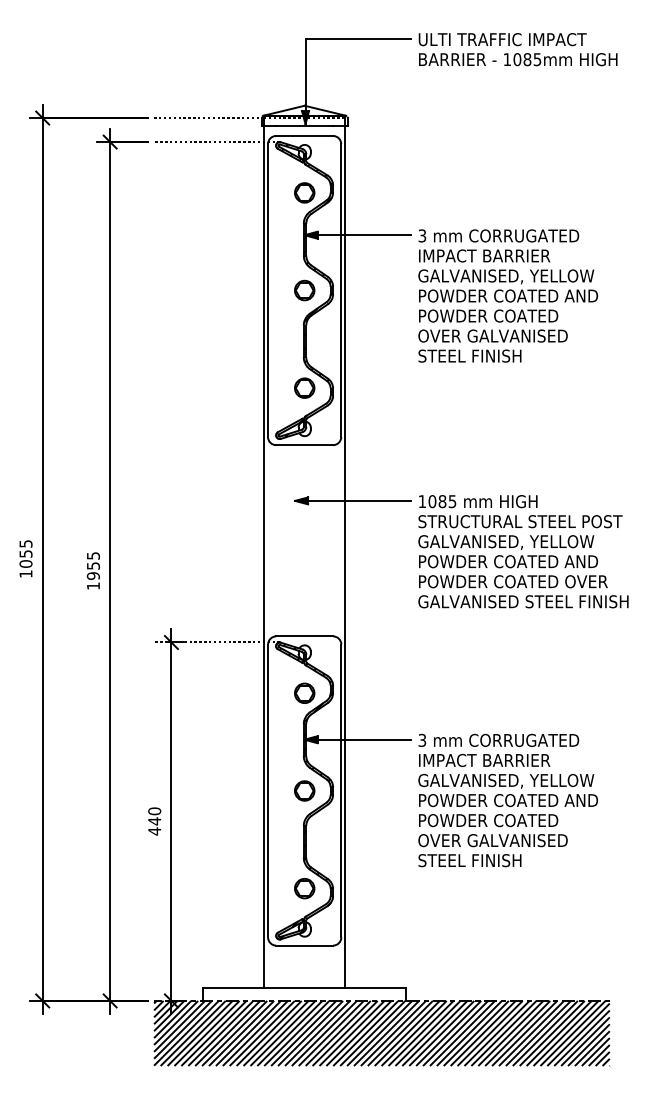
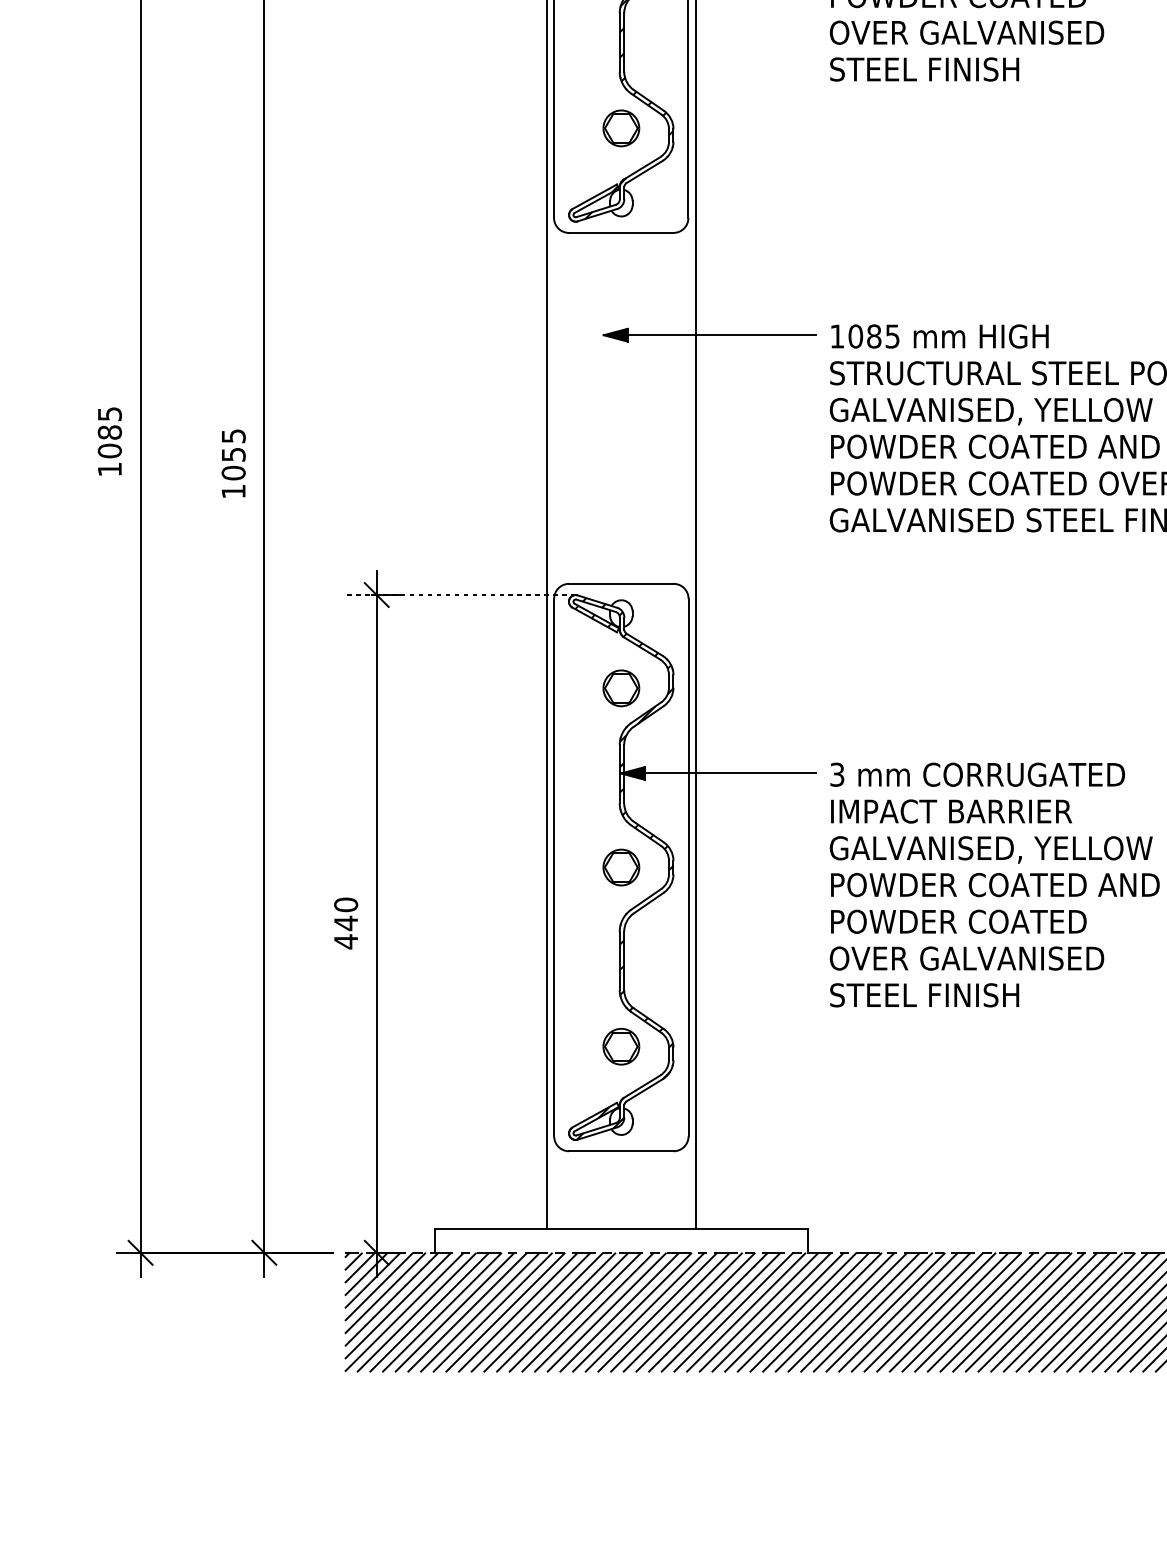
text: (25, 553) -> (108, 431), 1055 -> 1085
text: (93, 575) -> (233, 472), 1955 -> 1055

